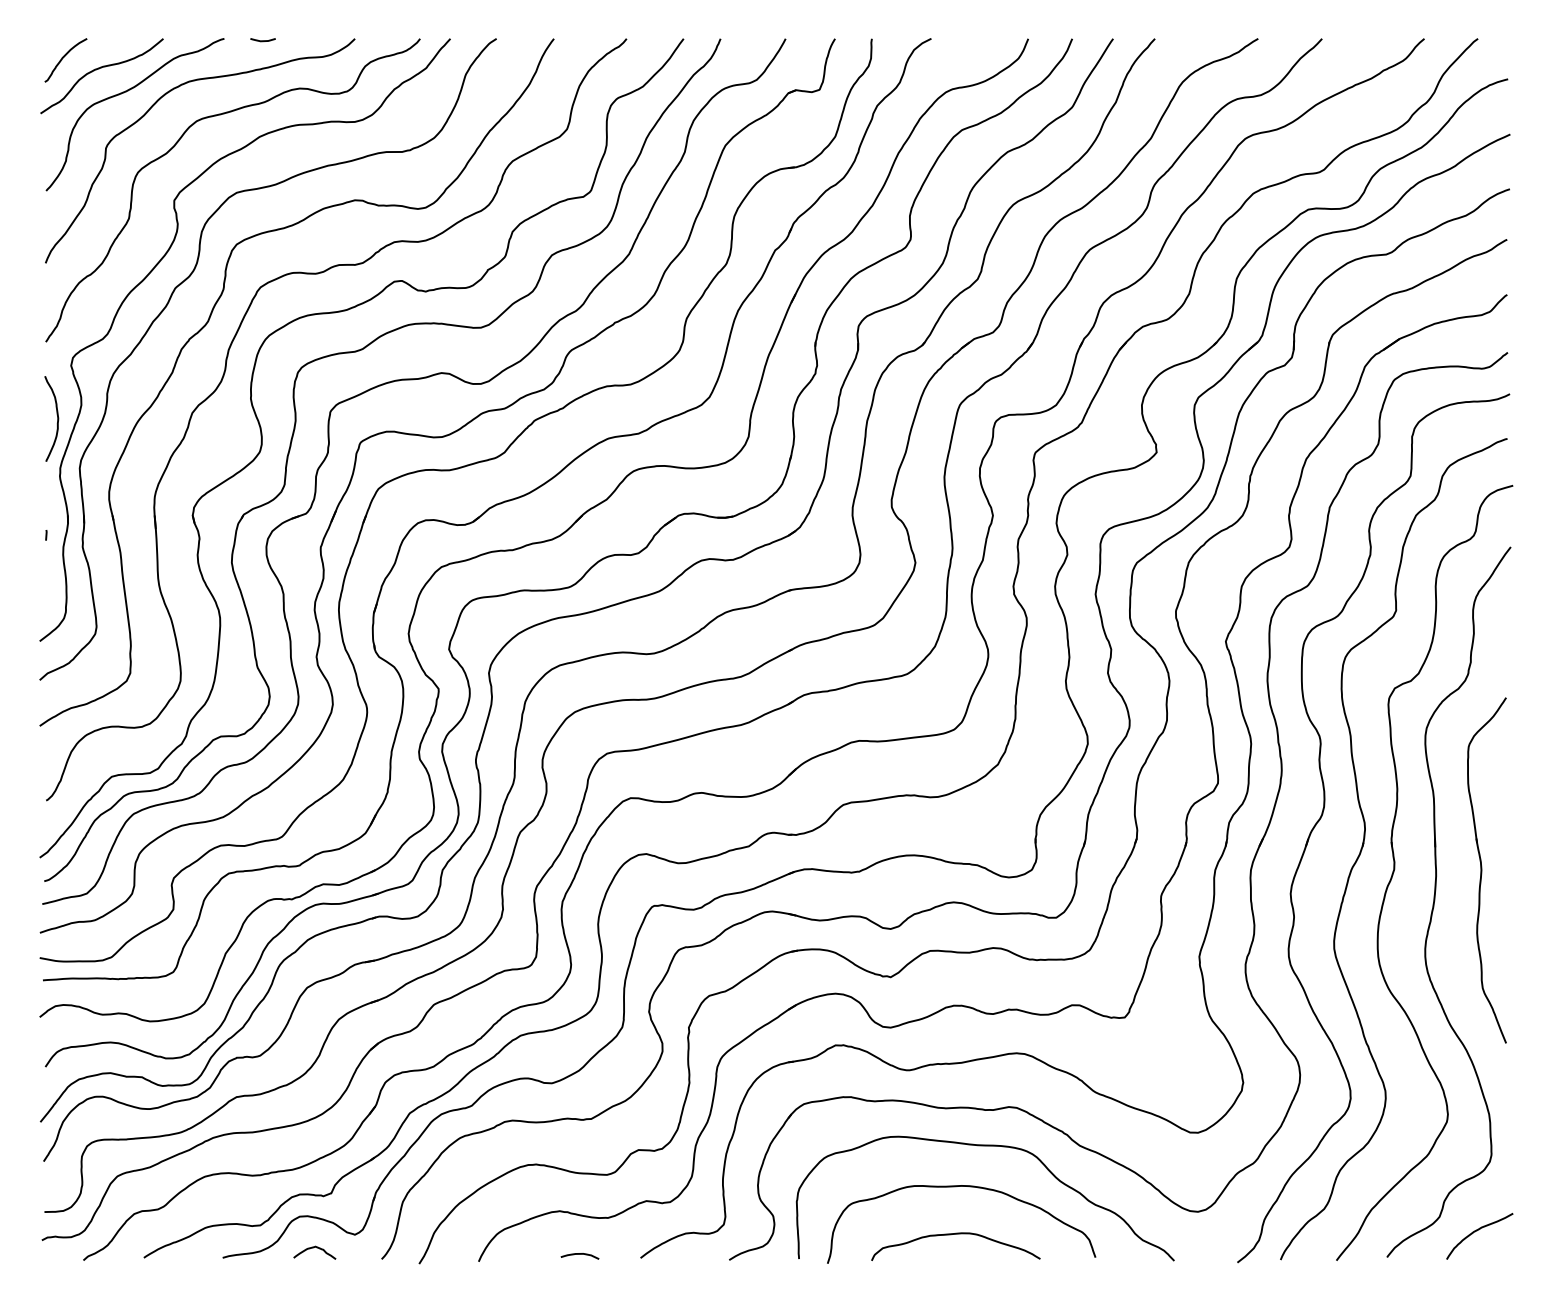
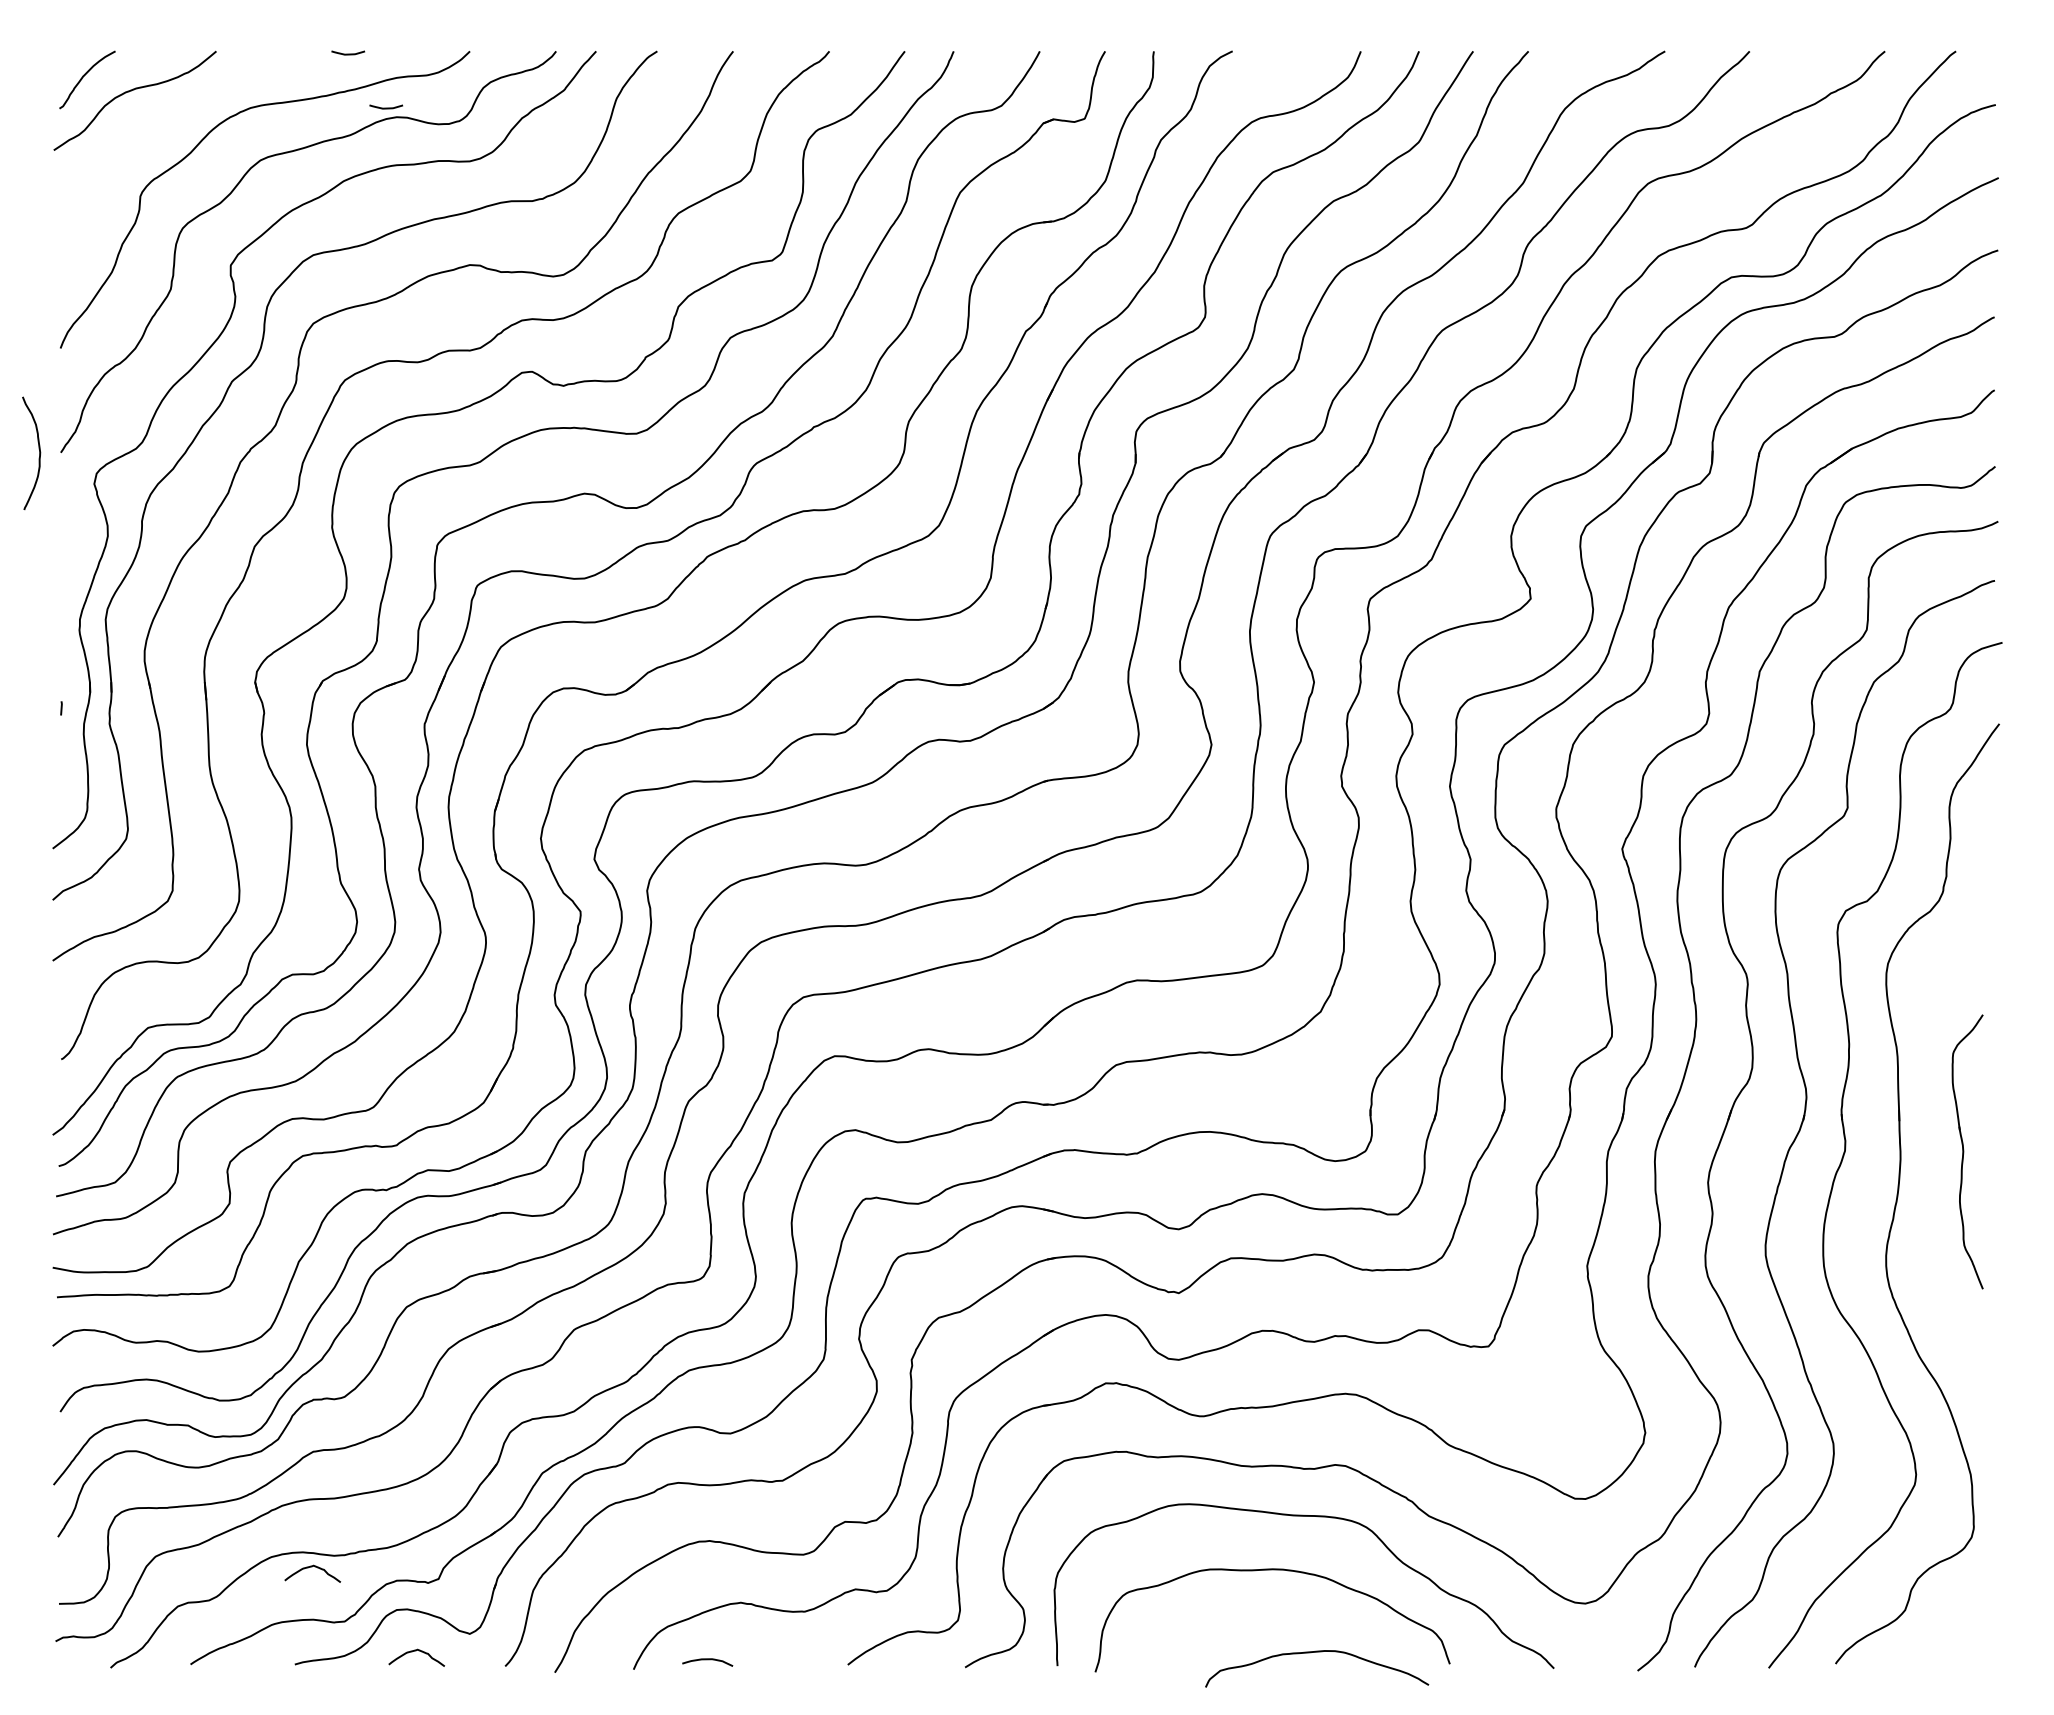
curve: (291, 81) -> (386, 107), added
curve: (125, 92) -> (166, 122), removed
curve: (57, 419) -> (39, 453), moved
part: (1486, 870) -> (1967, 1151), size x0.6
curve: (236, 1184) -> (312, 1567), added
curve: (1476, 1231) -> (1954, 1629), removed
curve: (956, 1234) -> (1317, 1652), moved
curve: (579, 1254) -> (707, 1660), moved

